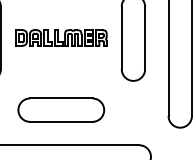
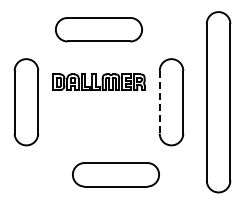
part: (60, 37) -> (98, 81), moved
line: (121, 38) -> (159, 102), solid -> dashed
part: (60, 109) -> (115, 174), moved

